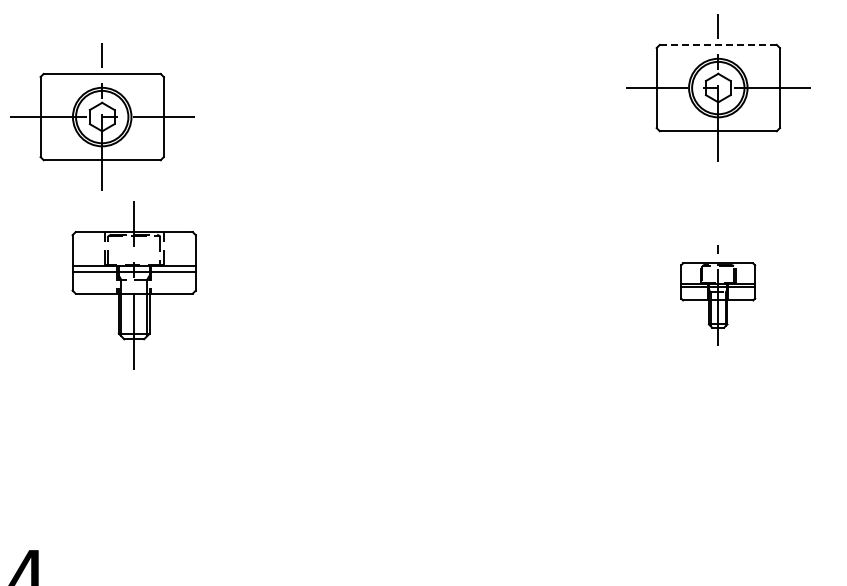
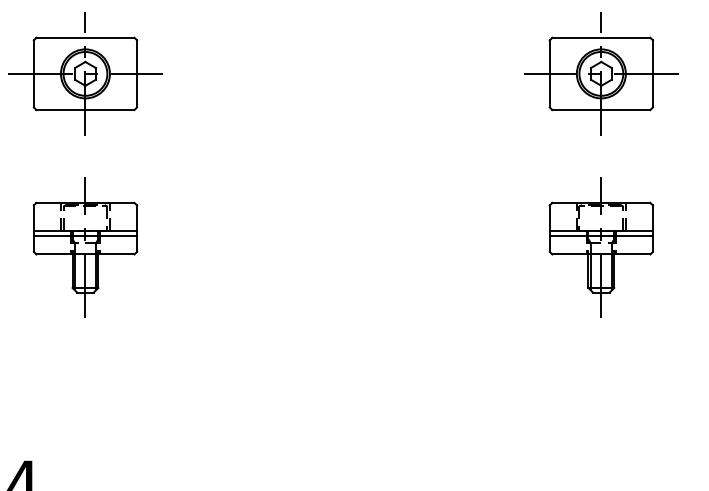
line: (718, 44) -> (601, 37), dashed -> solid
part: (102, 116) -> (85, 73), moved
part: (133, 285) -> (84, 247), moved
part: (717, 295) -> (600, 247), size x1.67

